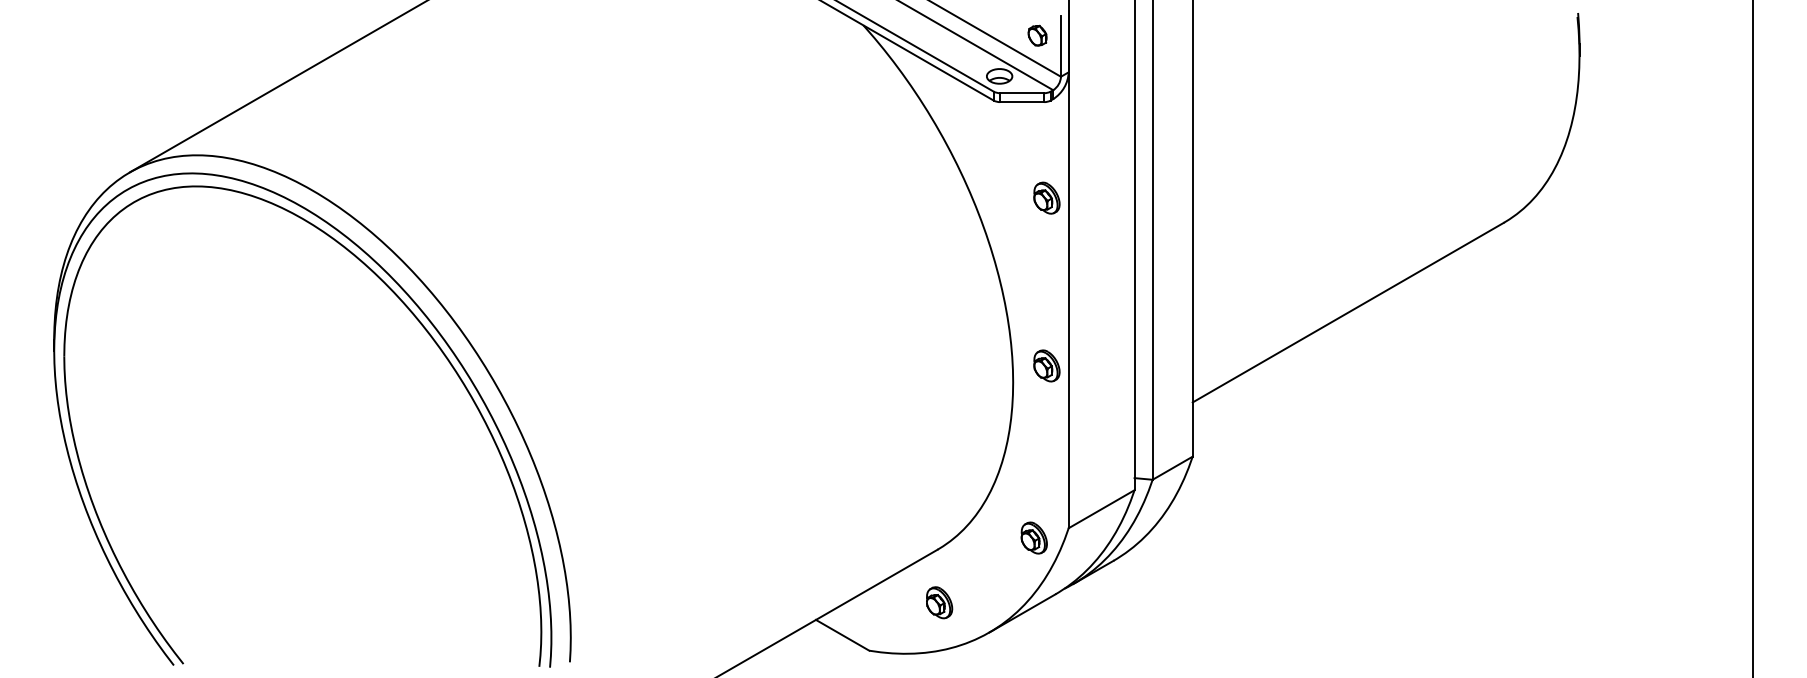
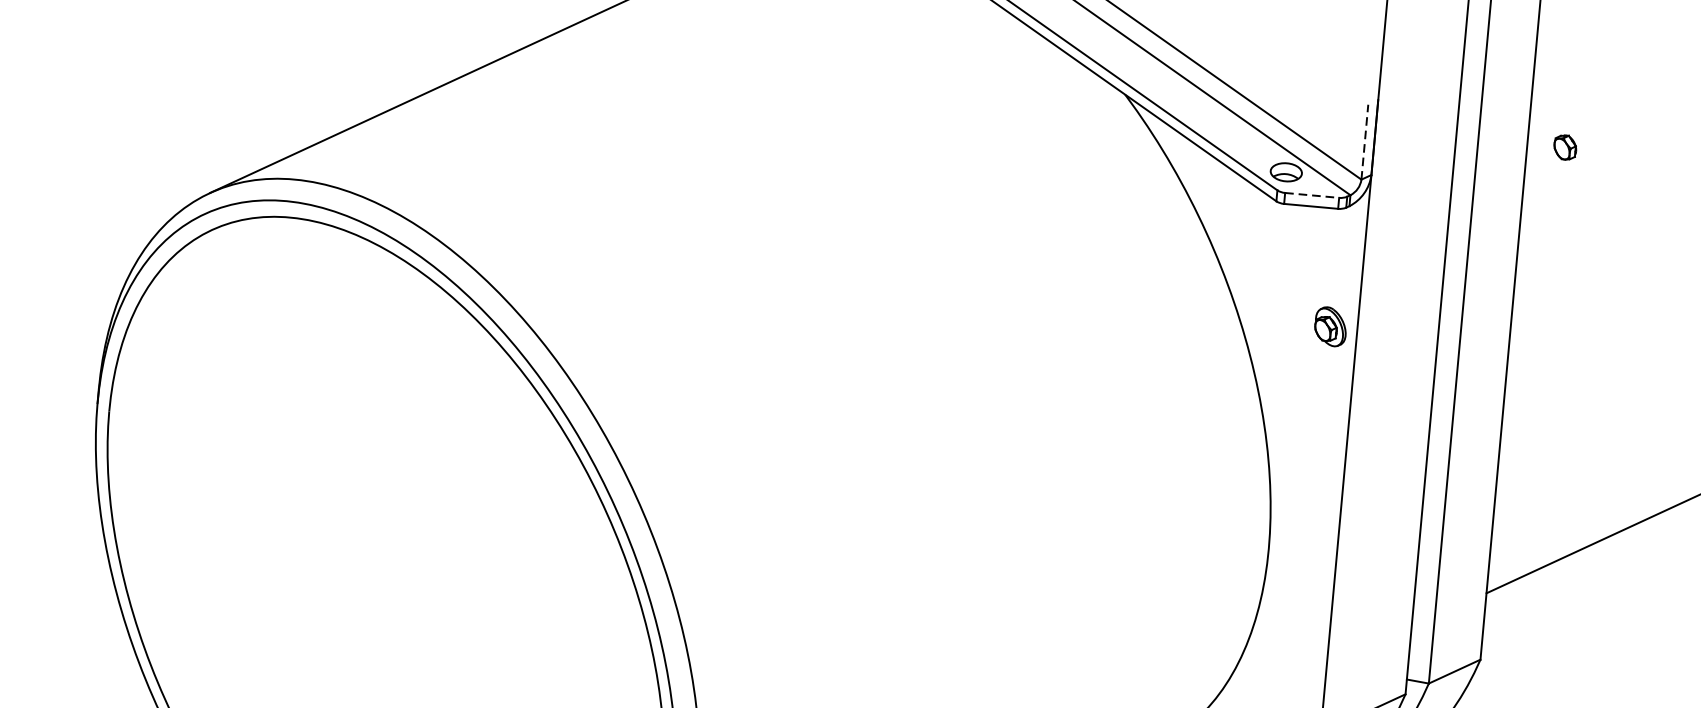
part: (1037, 35) -> (1565, 147), moved
line: (1060, 46) -> (1364, 142), solid -> dashed
line: (1022, 93) -> (1312, 195), solid -> dashed
part: (1046, 365) -> (1311, 531), removed

